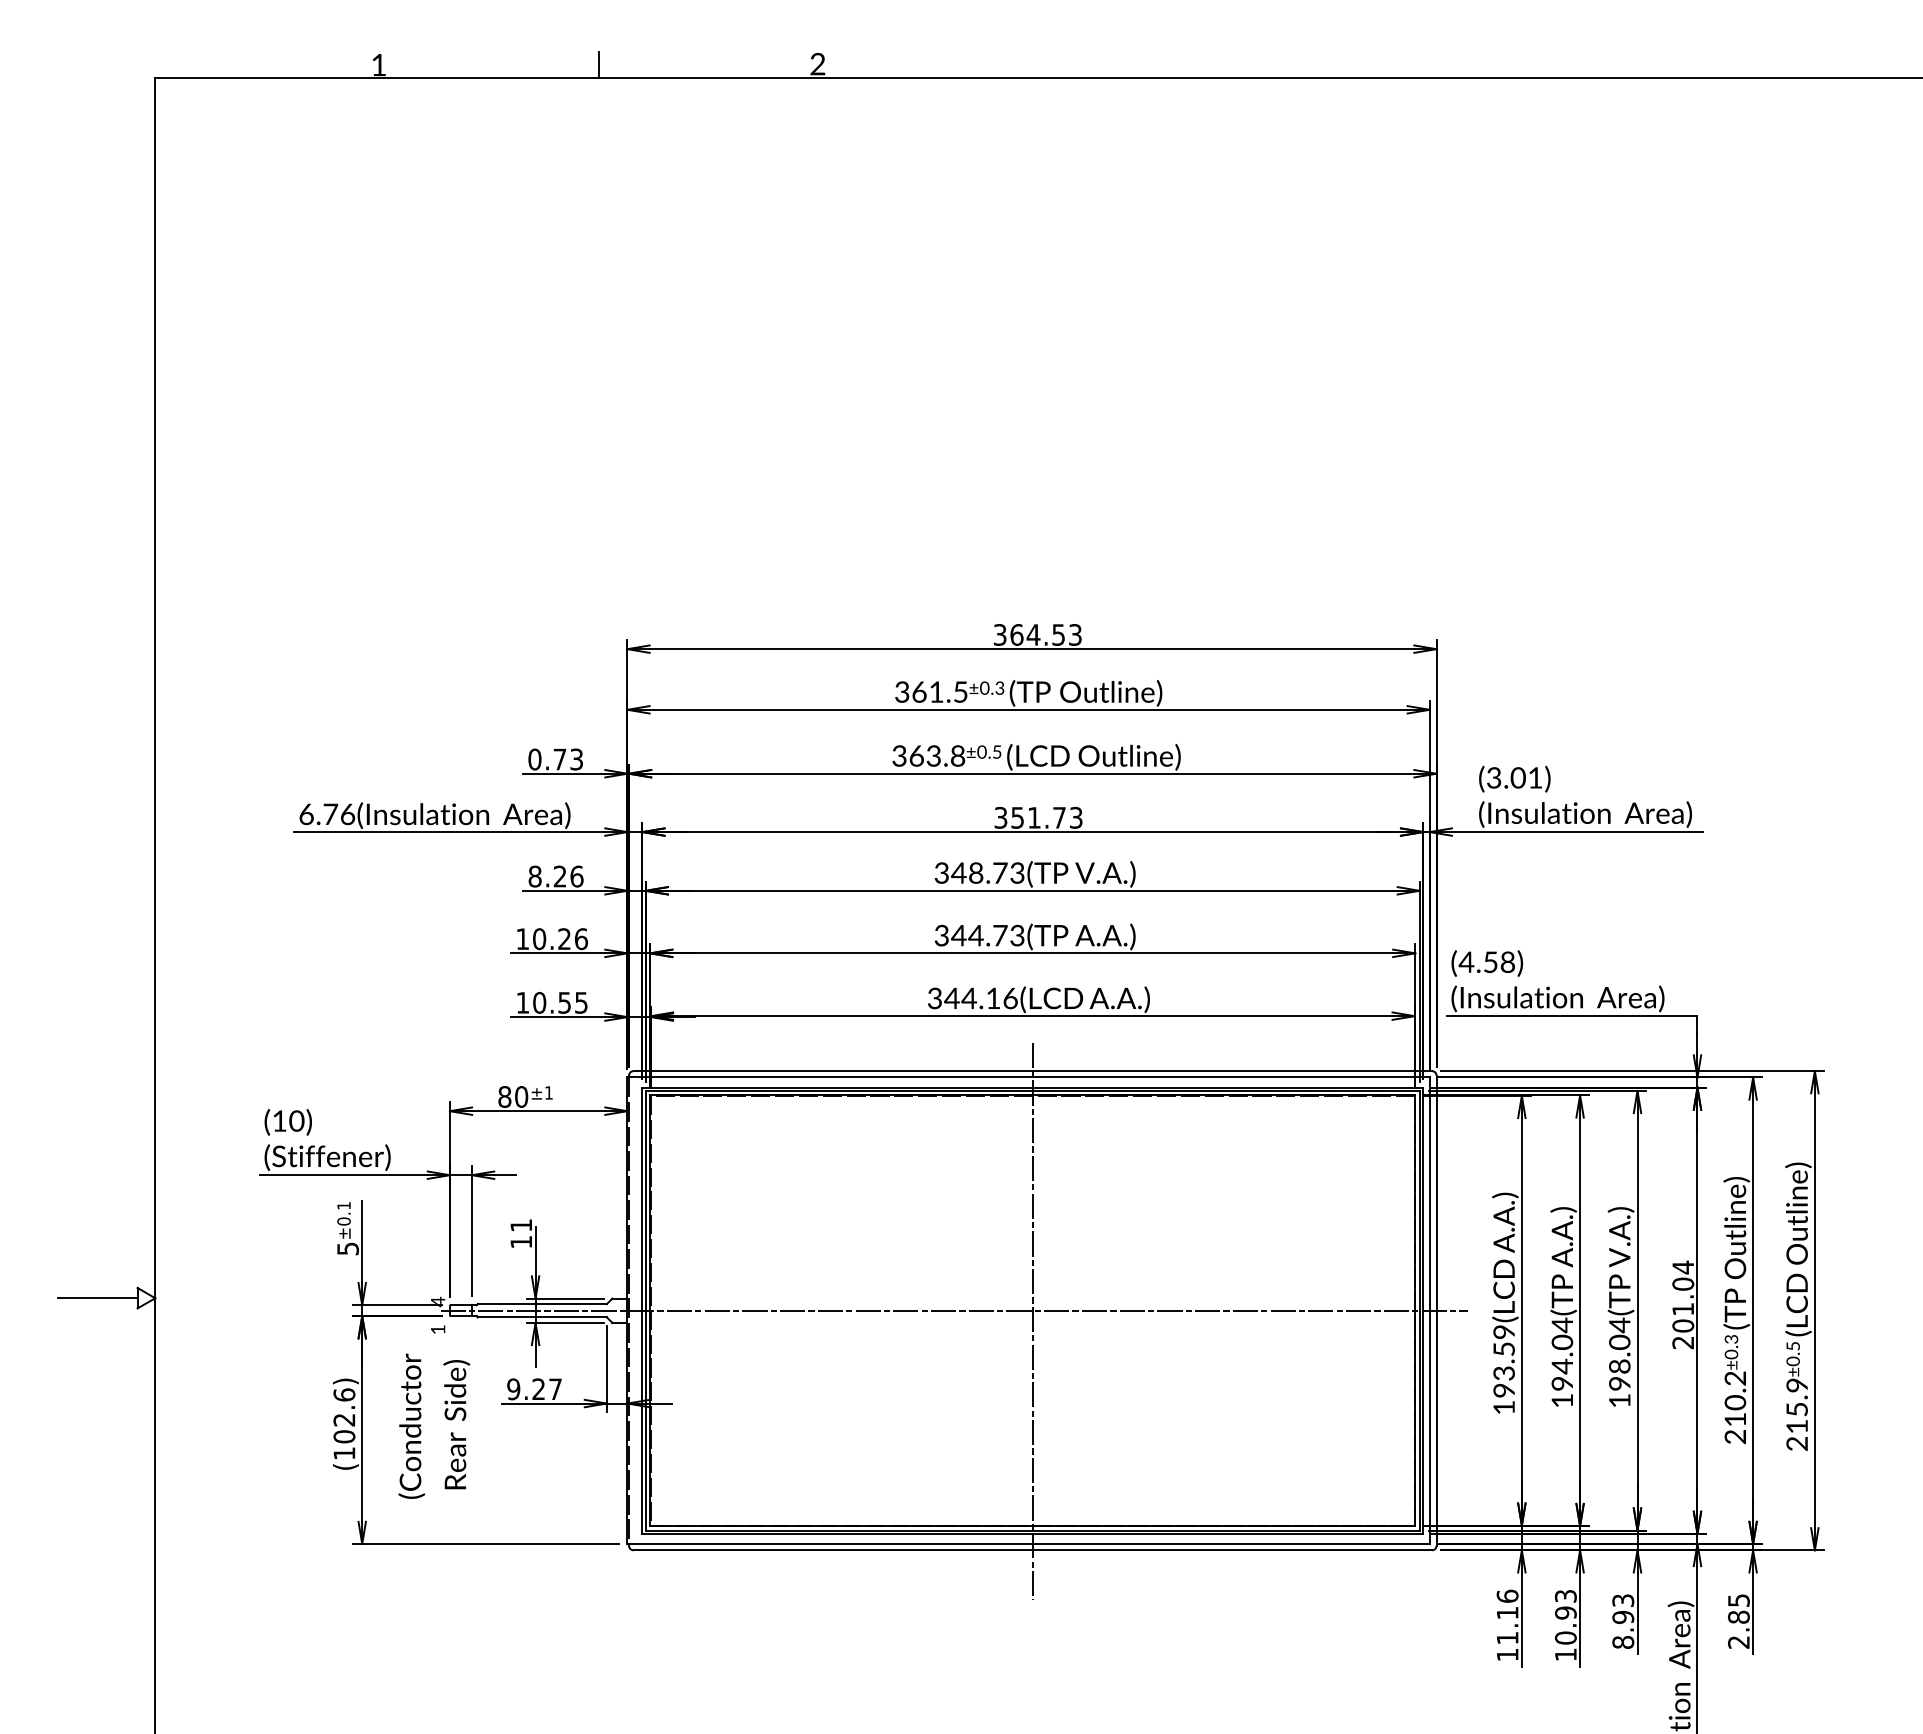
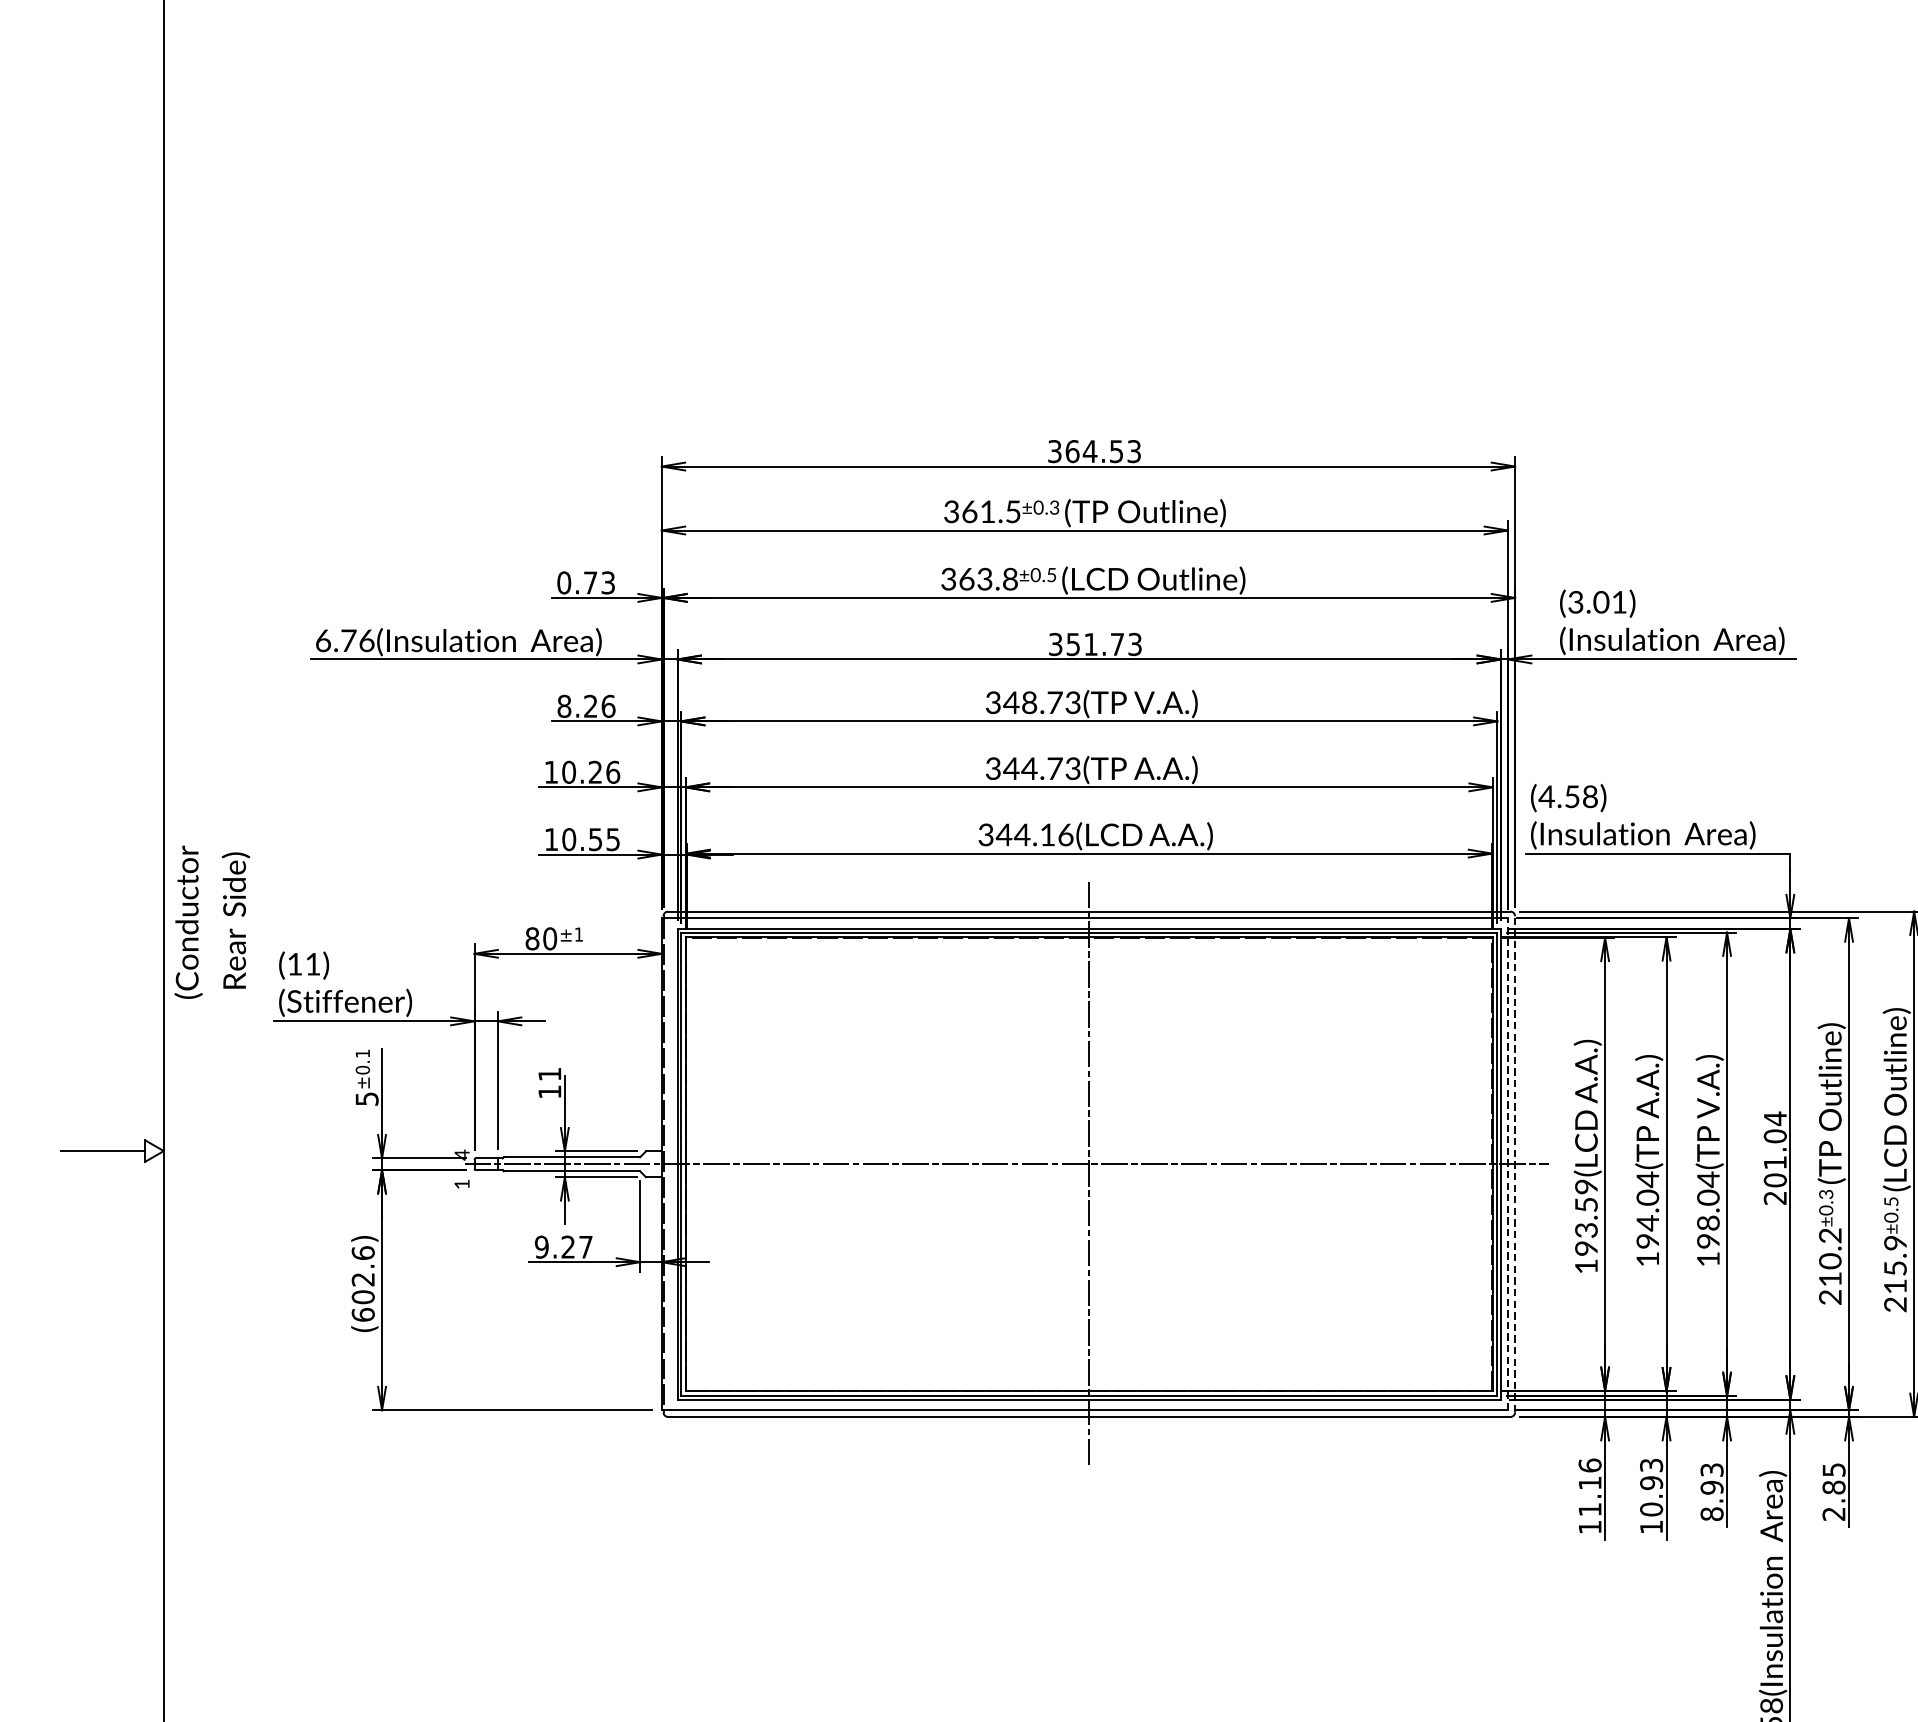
text: (296, 1120) -> (312, 963), (10) -> (11)
line: (1429, 1310) -> (1507, 1164), solid -> dashed
line: (1436, 1310) -> (1515, 1164), solid -> dashed
text: (434, 1425) -> (212, 921), moved
text: (344, 1452) -> (363, 1313), (102.6) -> (602.6)

